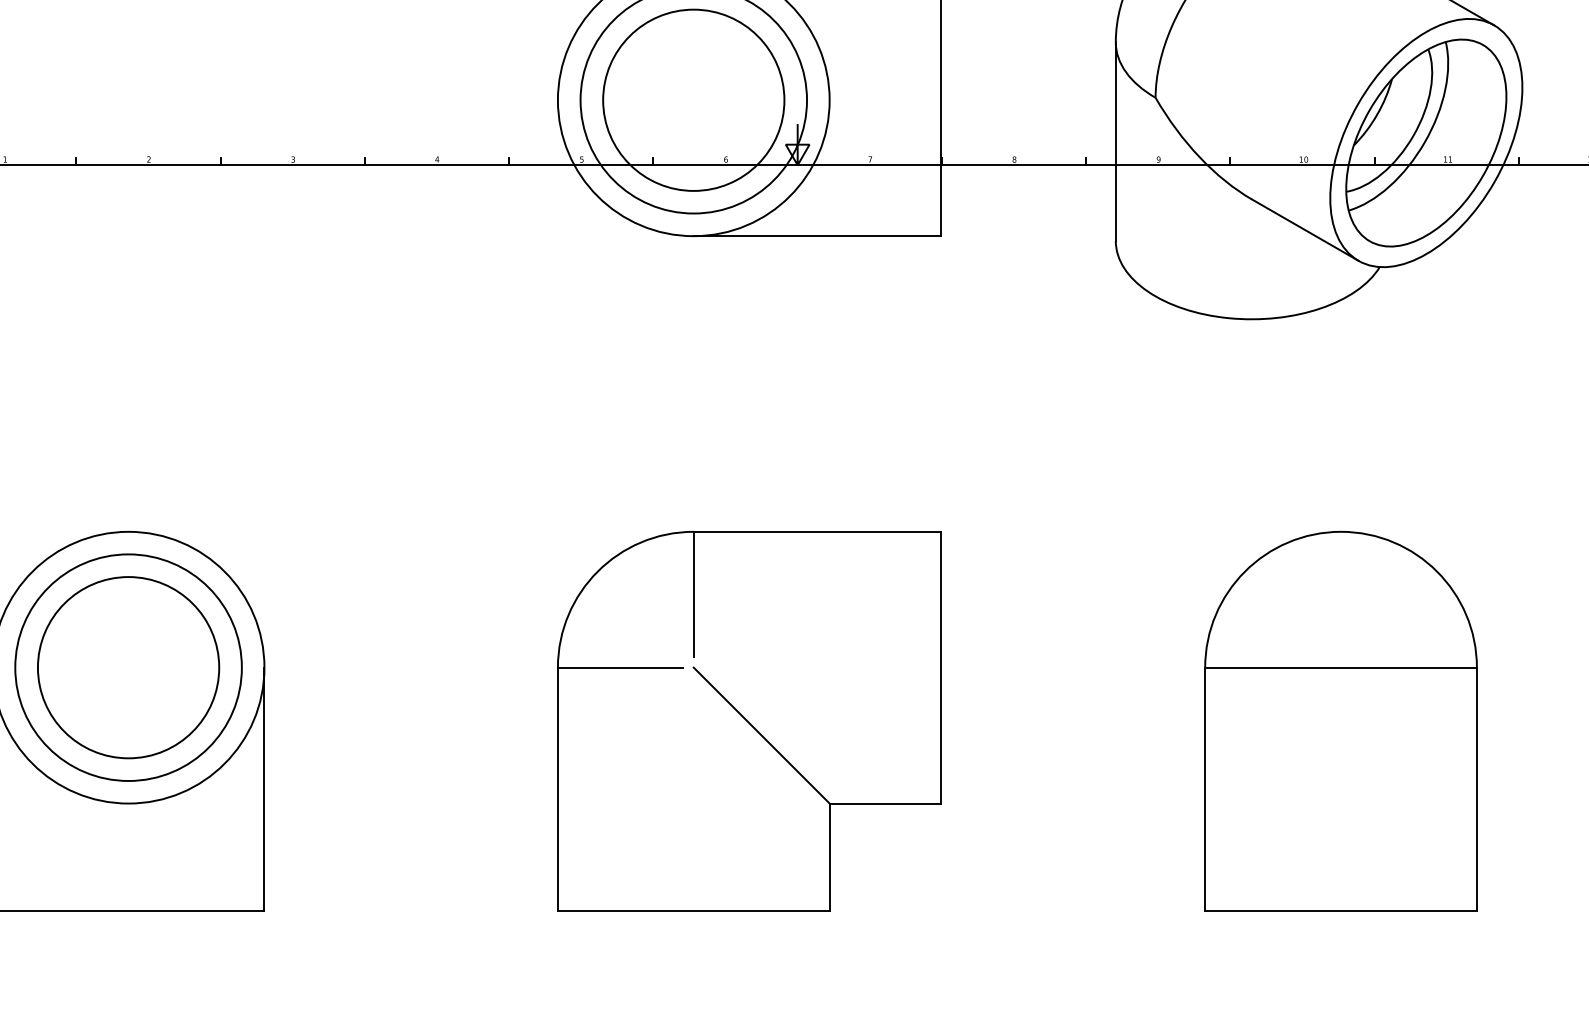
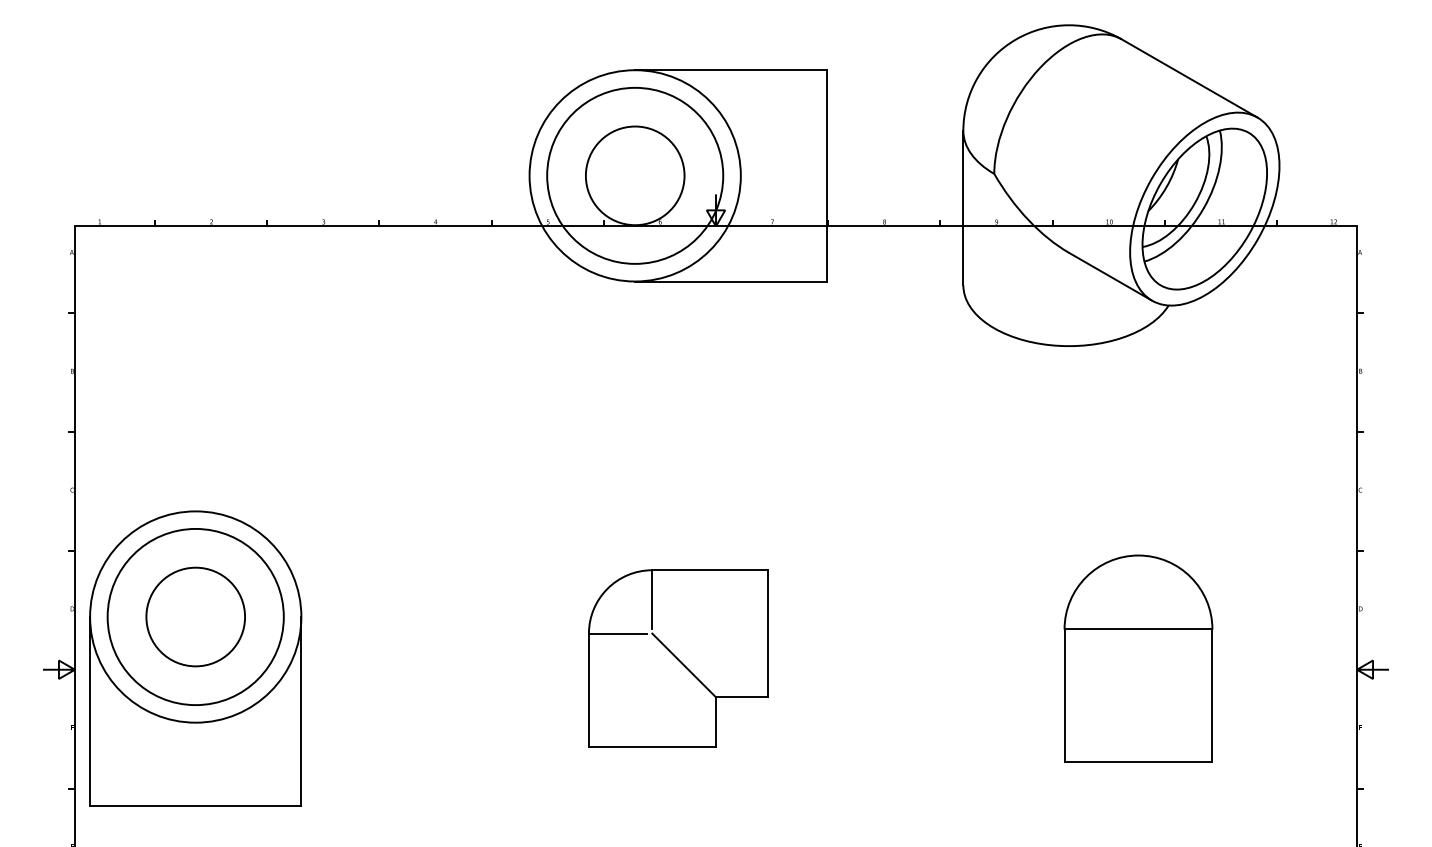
circle: (692, 99) -> (634, 175), size x0.7
circle: (128, 667) -> (195, 616), size x0.7
part: (748, 721) -> (677, 658), size x0.6
part: (1341, 721) -> (1138, 658), size x0.7

